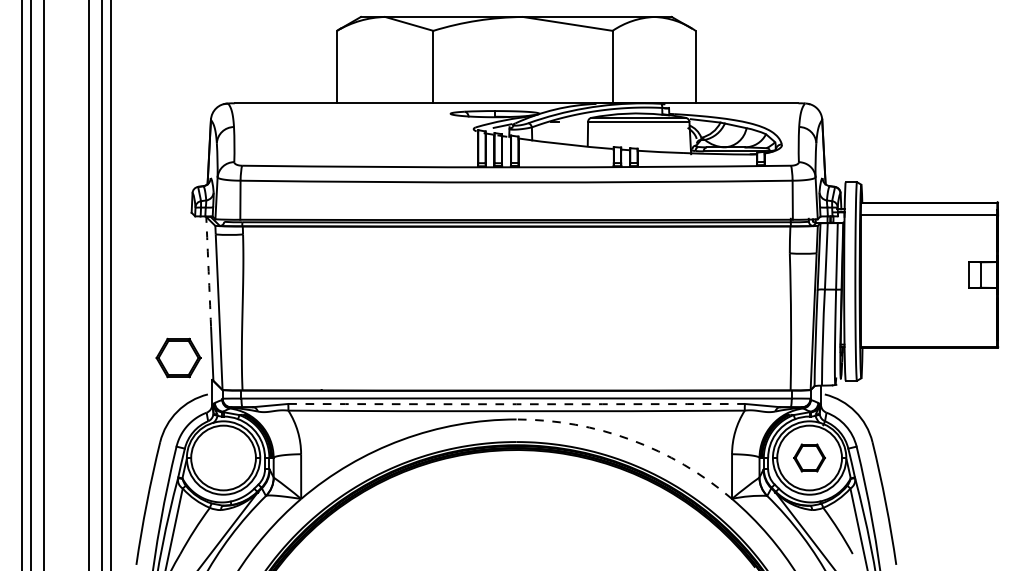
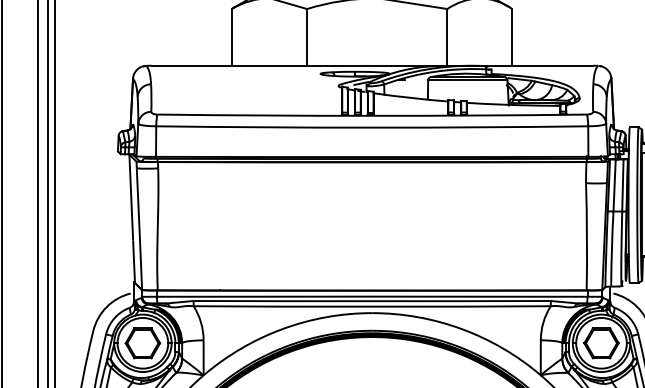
arc: (208, 271) -> (131, 197), dashed -> solid
part: (178, 357) -> (142, 342), moved
arc: (516, 404) -> (372, 301), dashed -> solid
arc: (631, 439) -> (462, 328), dashed -> solid
part: (809, 457) -> (601, 342), size x1.43

